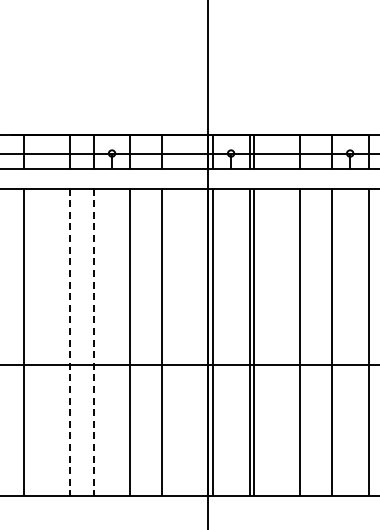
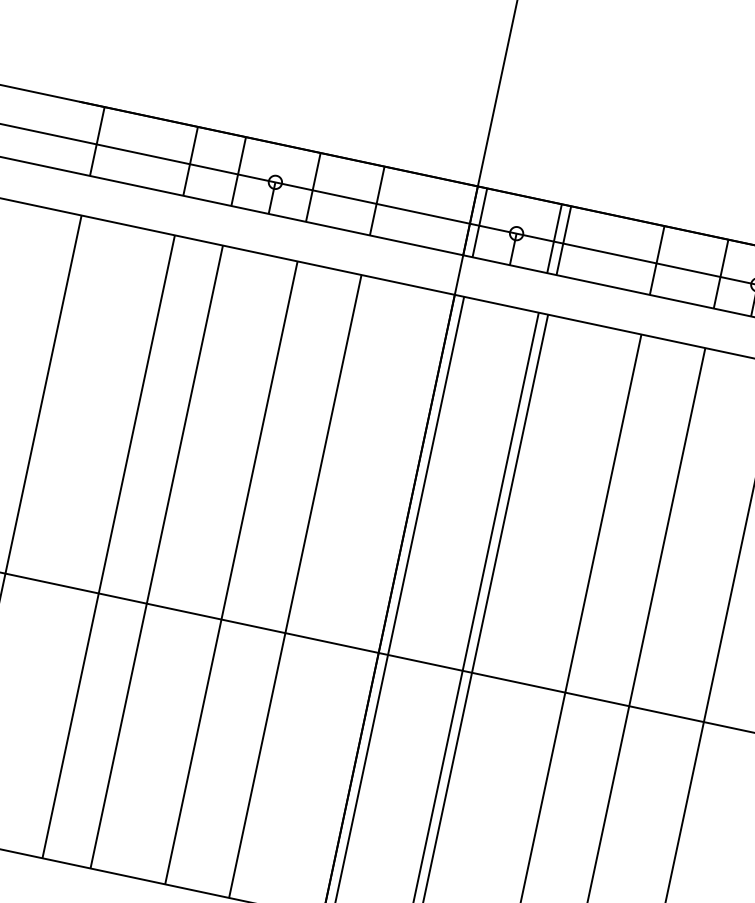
line: (69, 342) -> (107, 546), dashed -> solid
line: (93, 342) -> (156, 557), dashed -> solid

